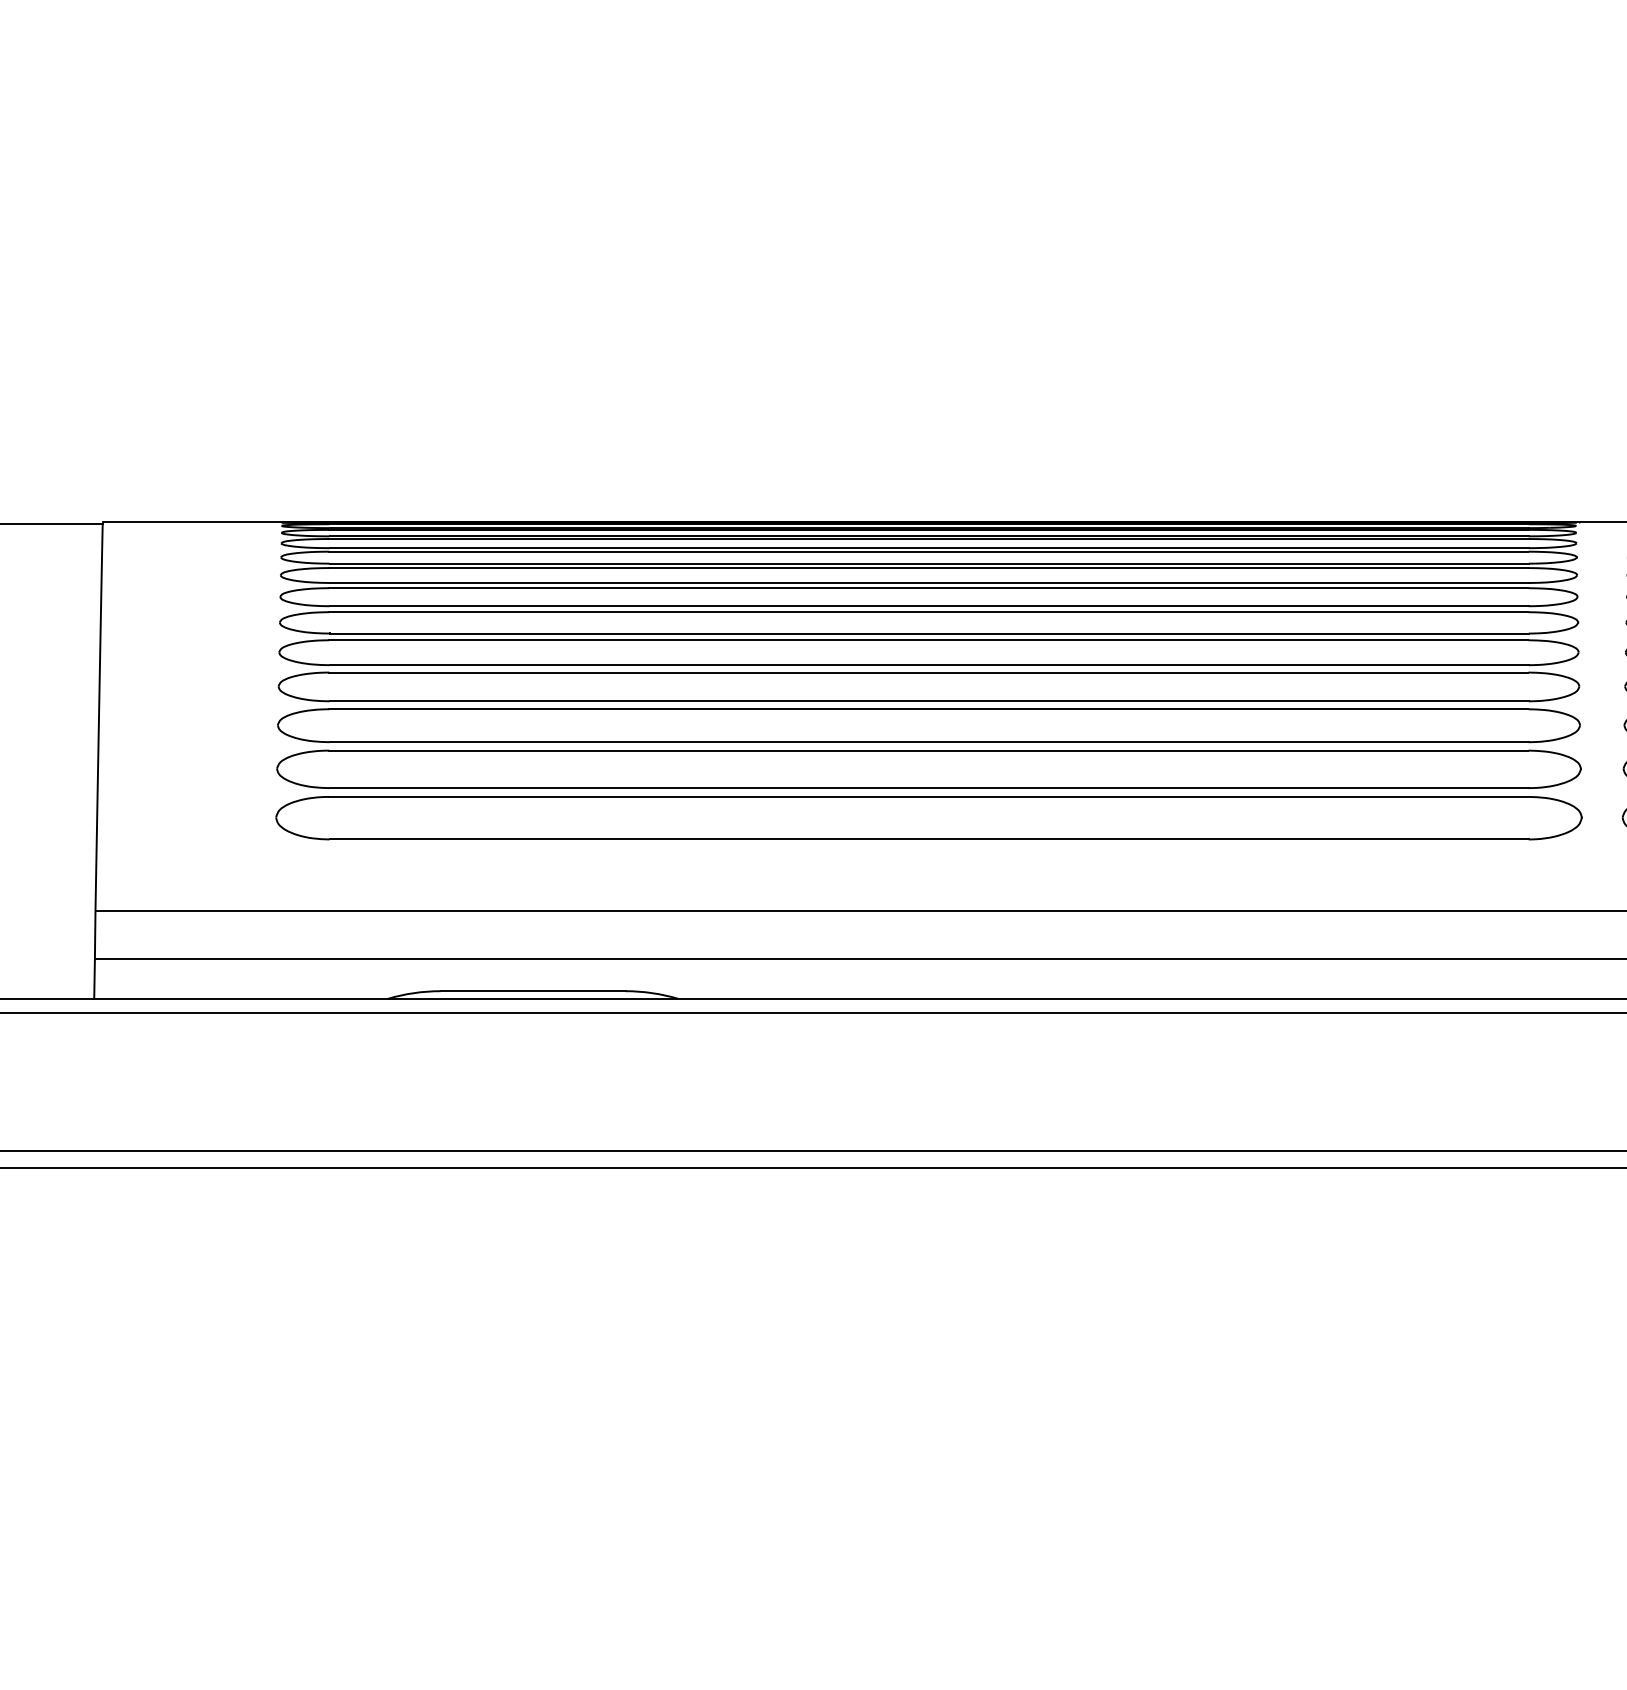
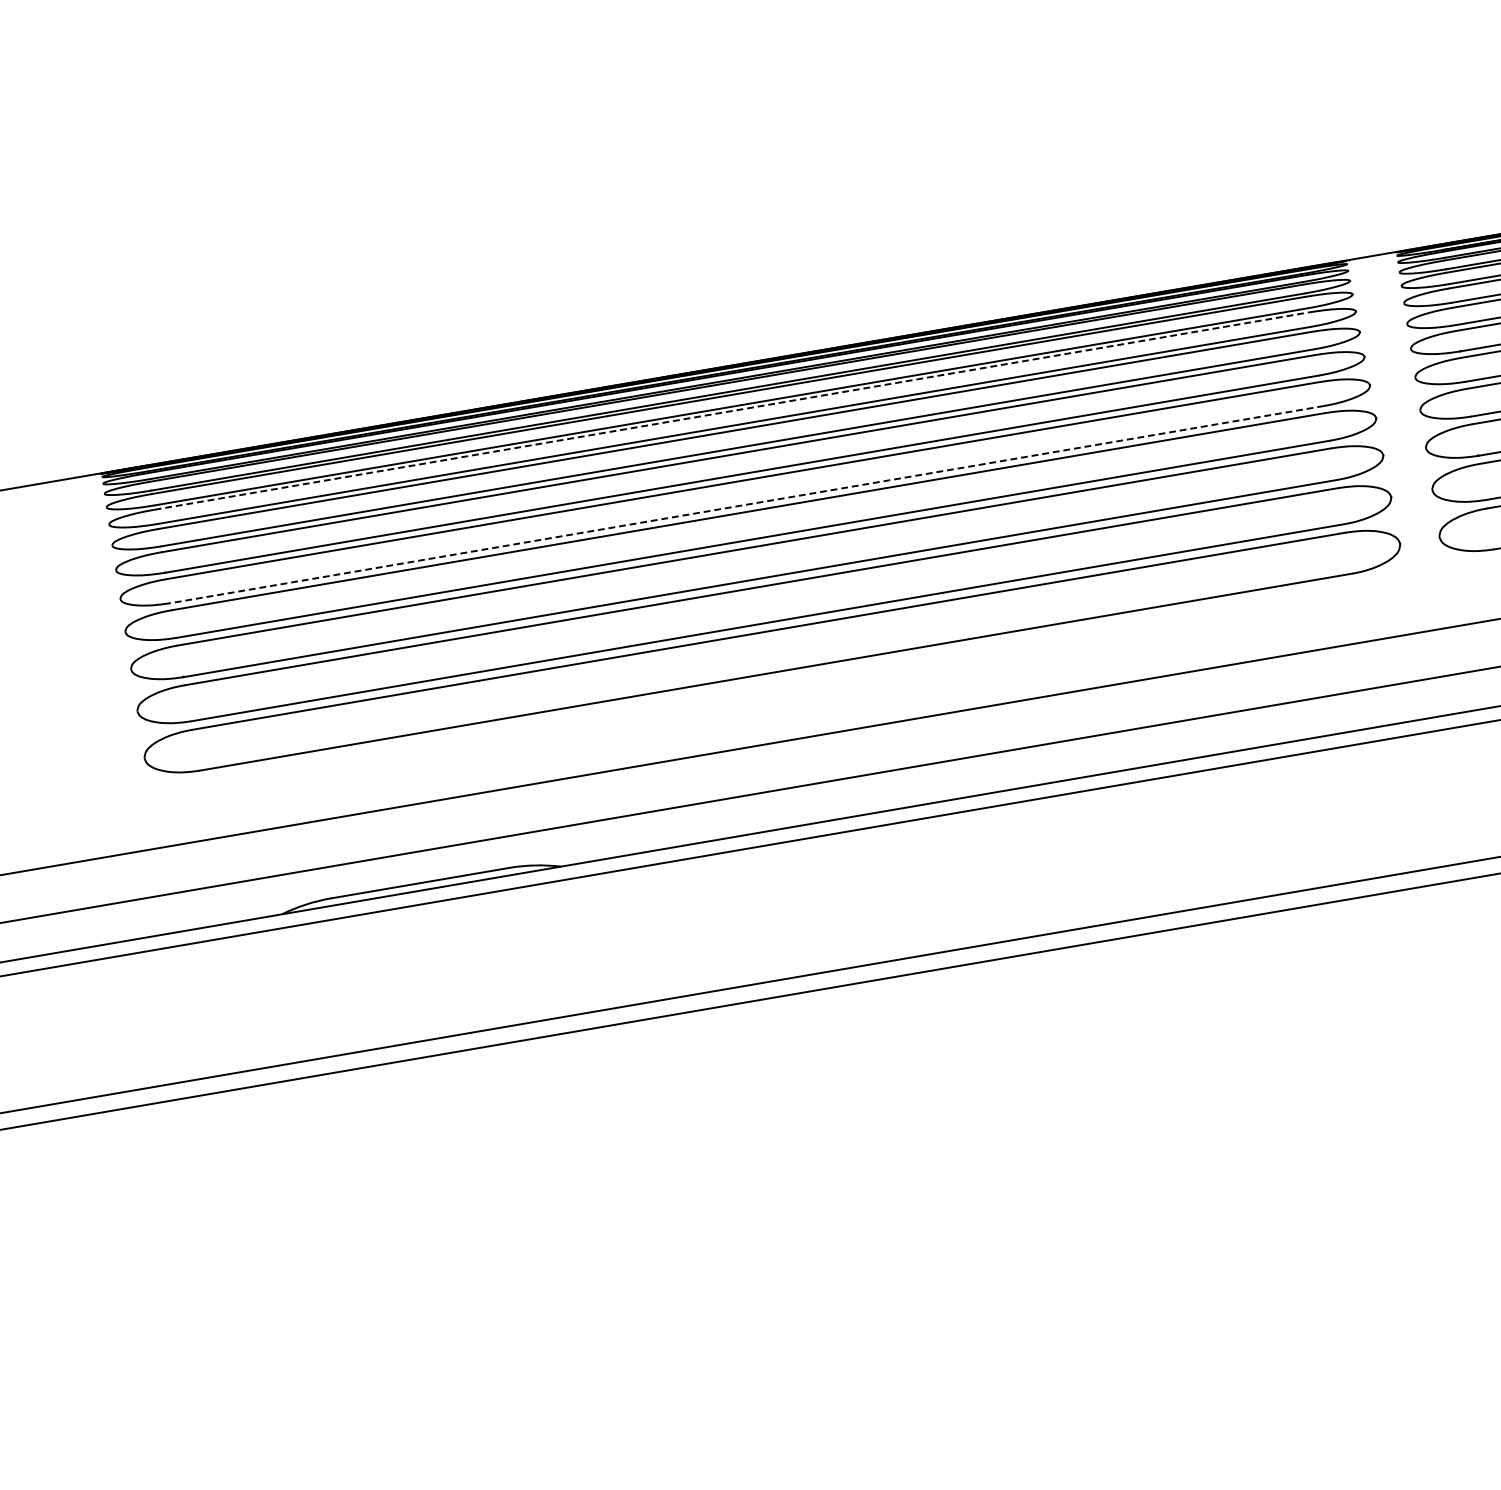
line: (928, 568) -> (730, 411), solid -> dashed
line: (929, 665) -> (747, 504), solid -> dashed

